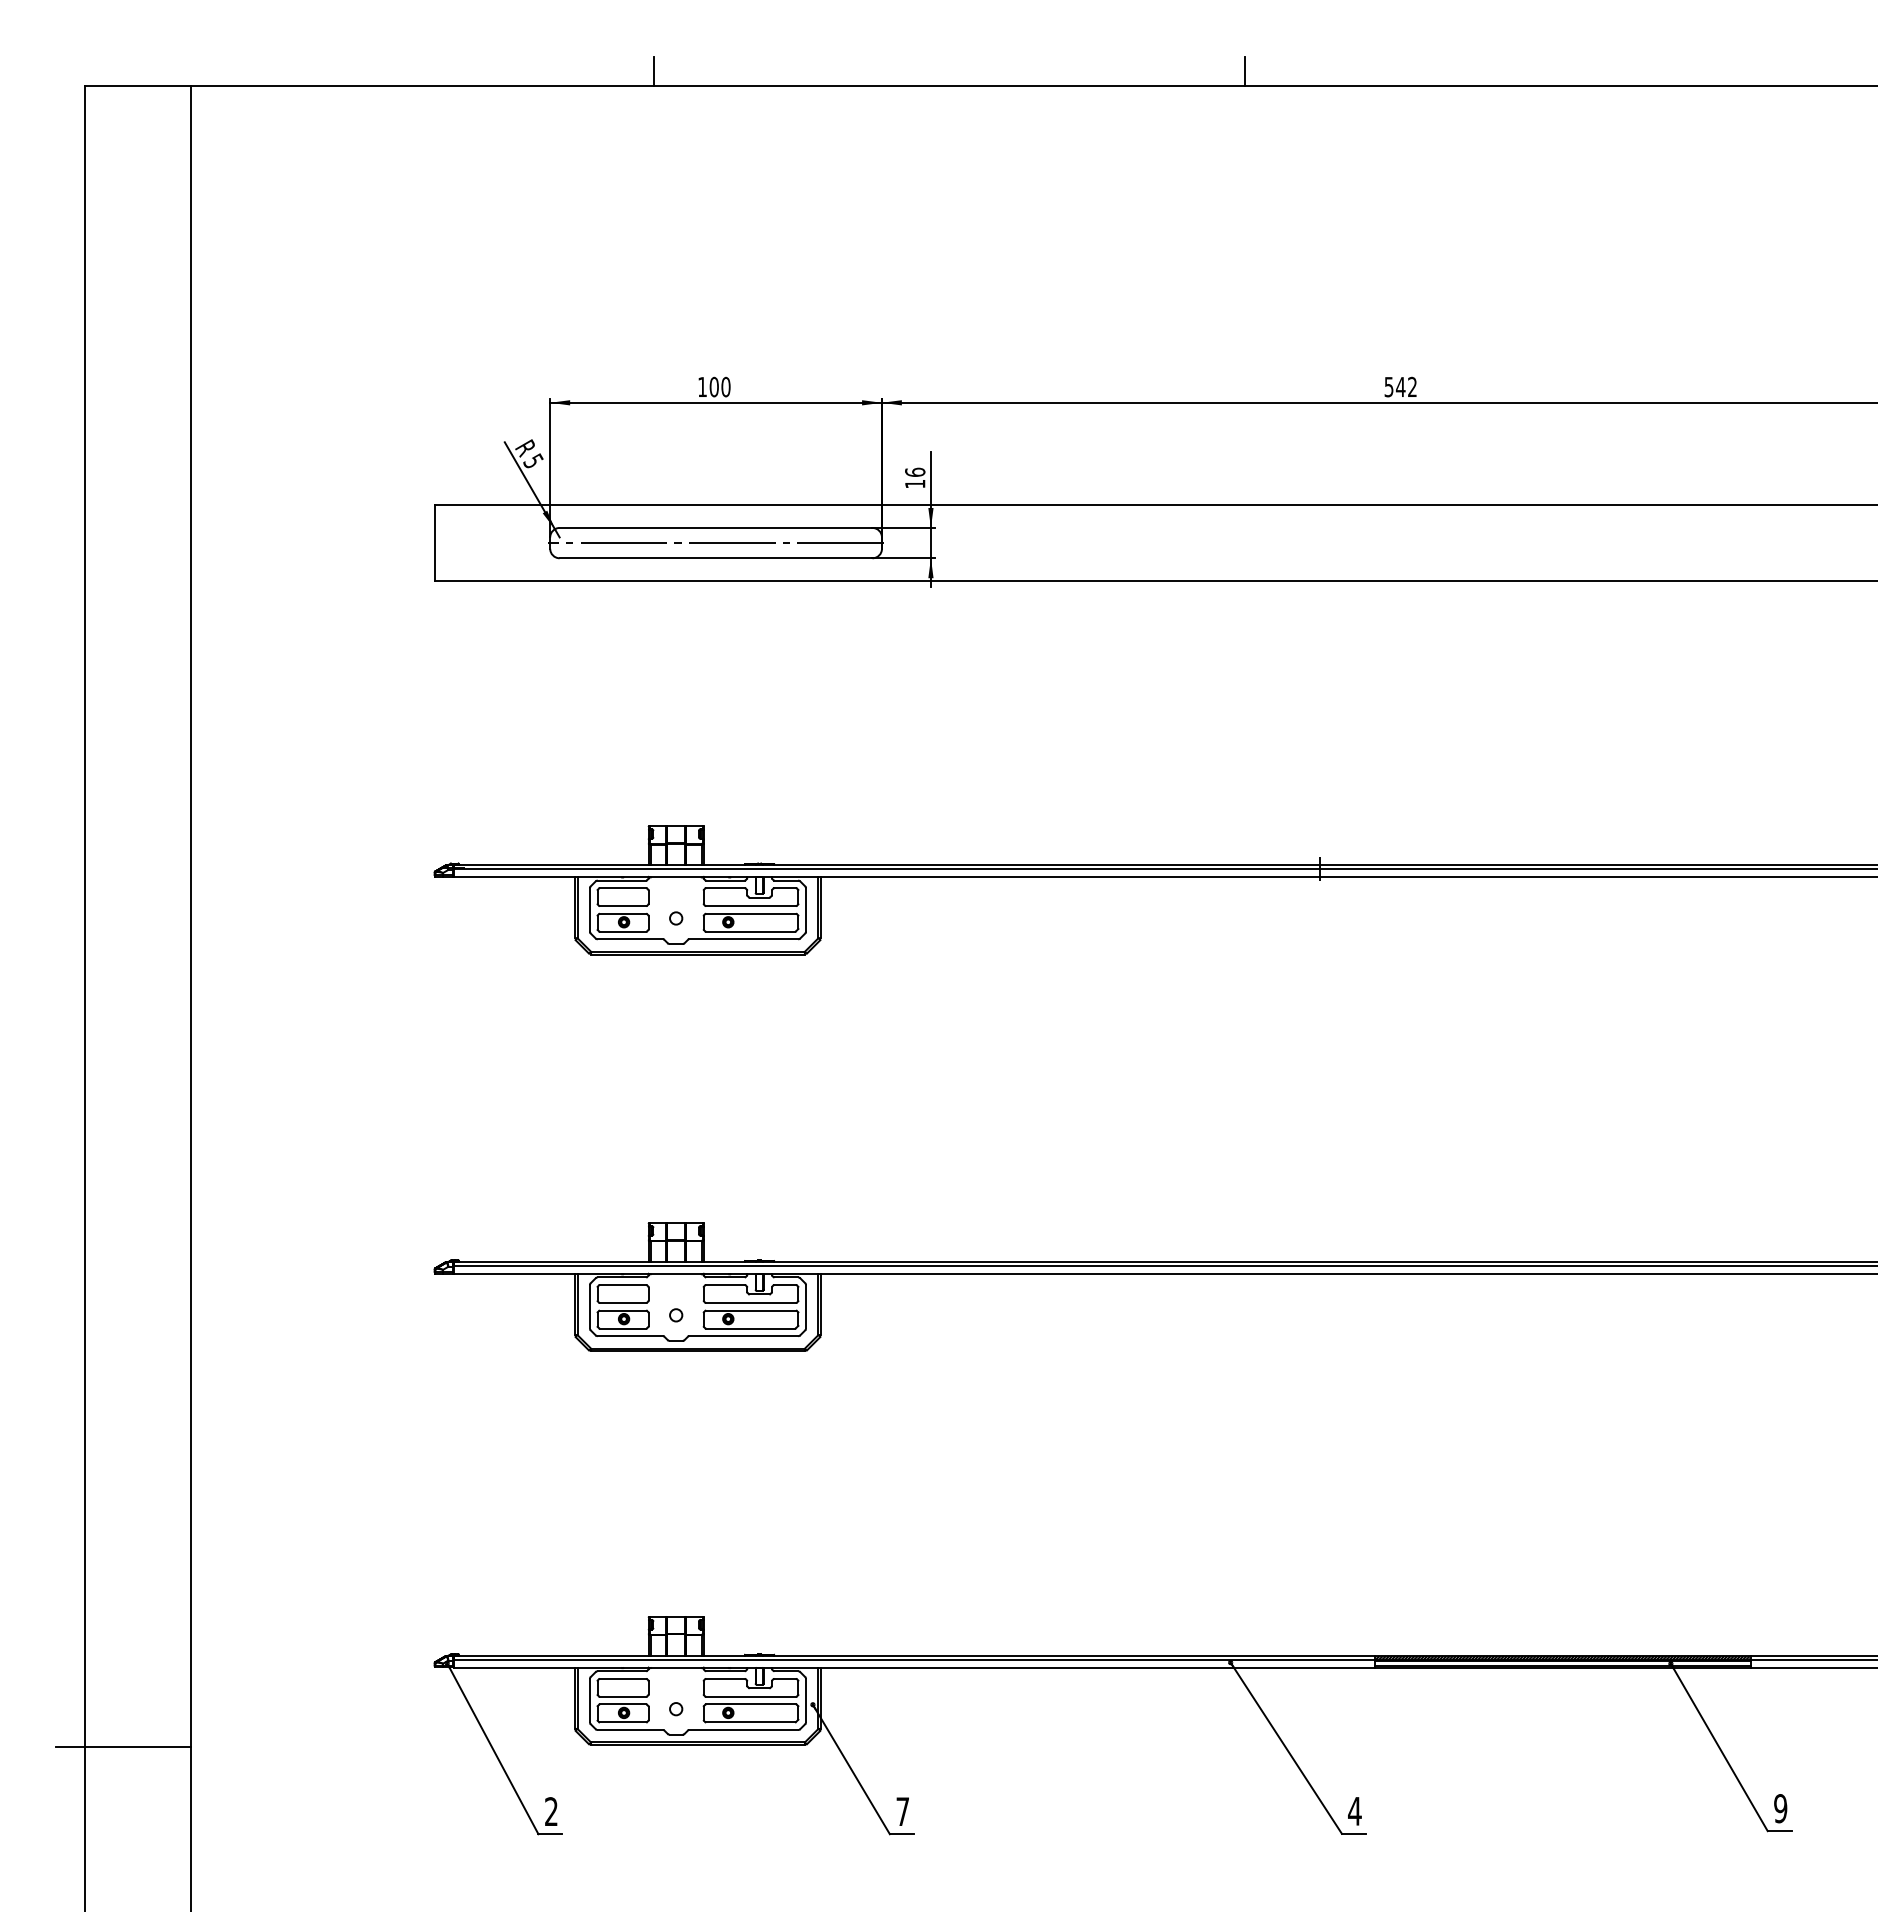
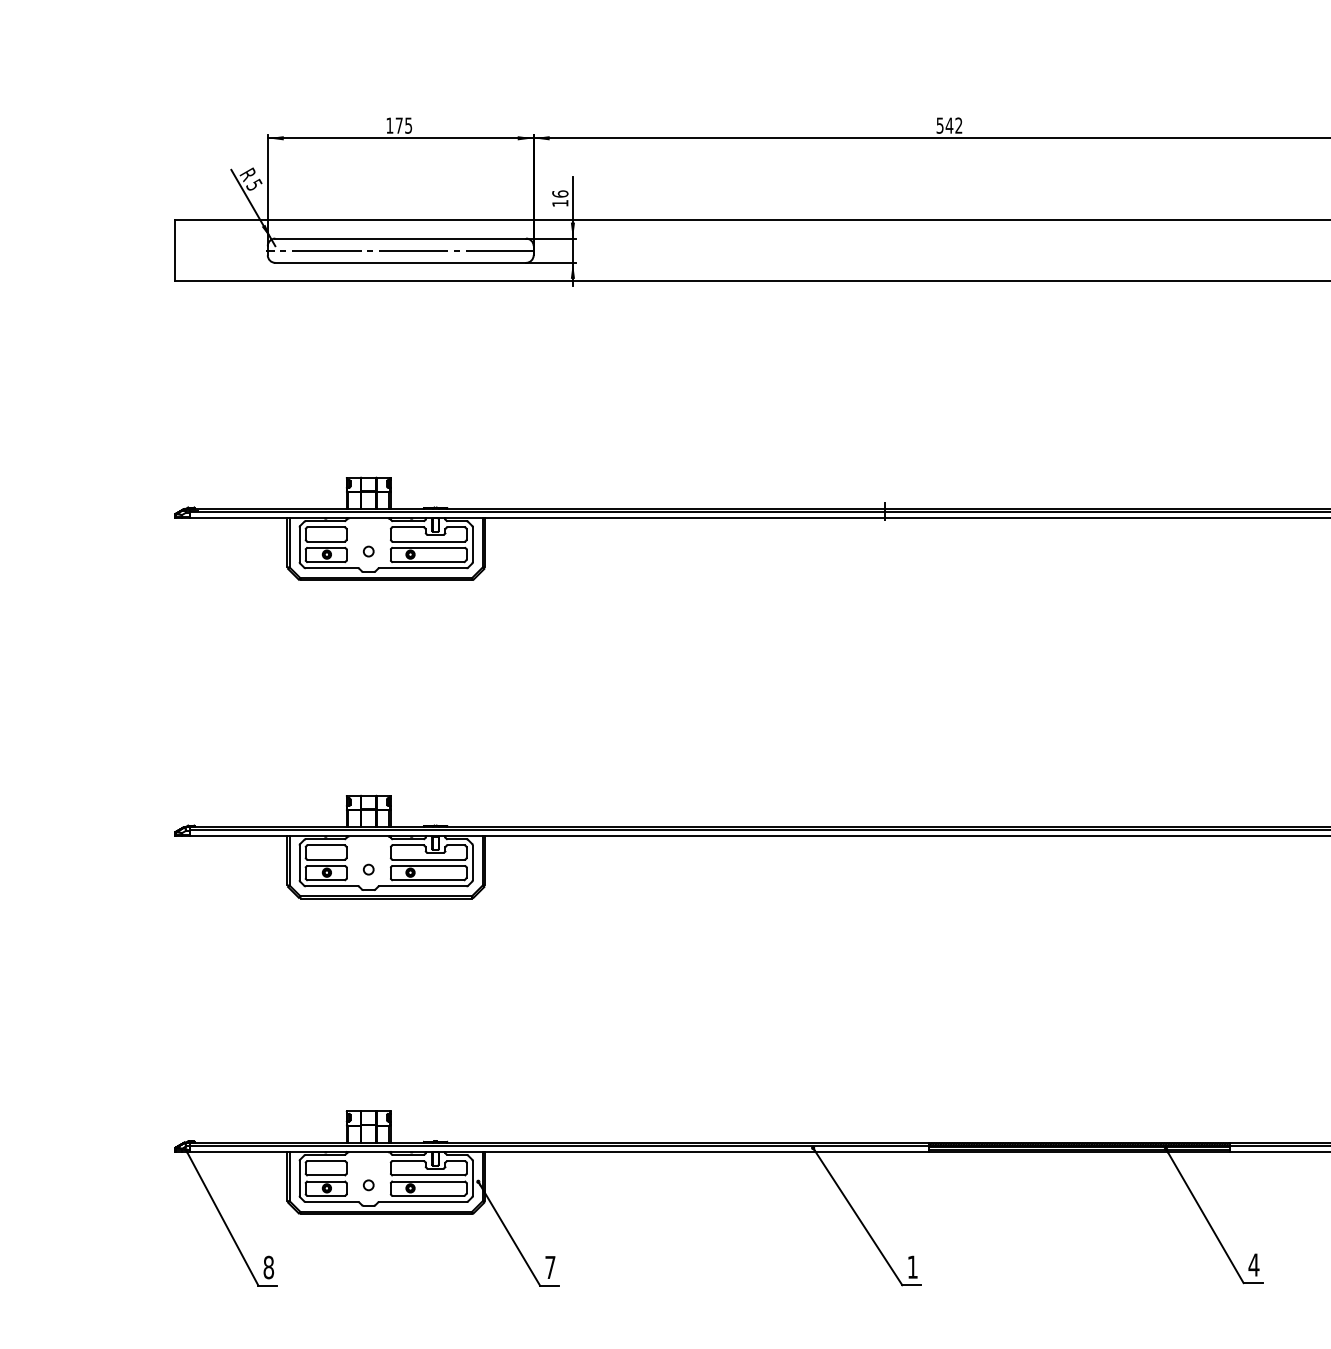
text: (719, 386) -> (403, 125), 100 -> 175
text: (1780, 1808) -> (1253, 1264), 9 -> 4
text: (551, 1811) -> (268, 1267), 2 -> 8
text: (1354, 1811) -> (912, 1267), 4 -> 1

